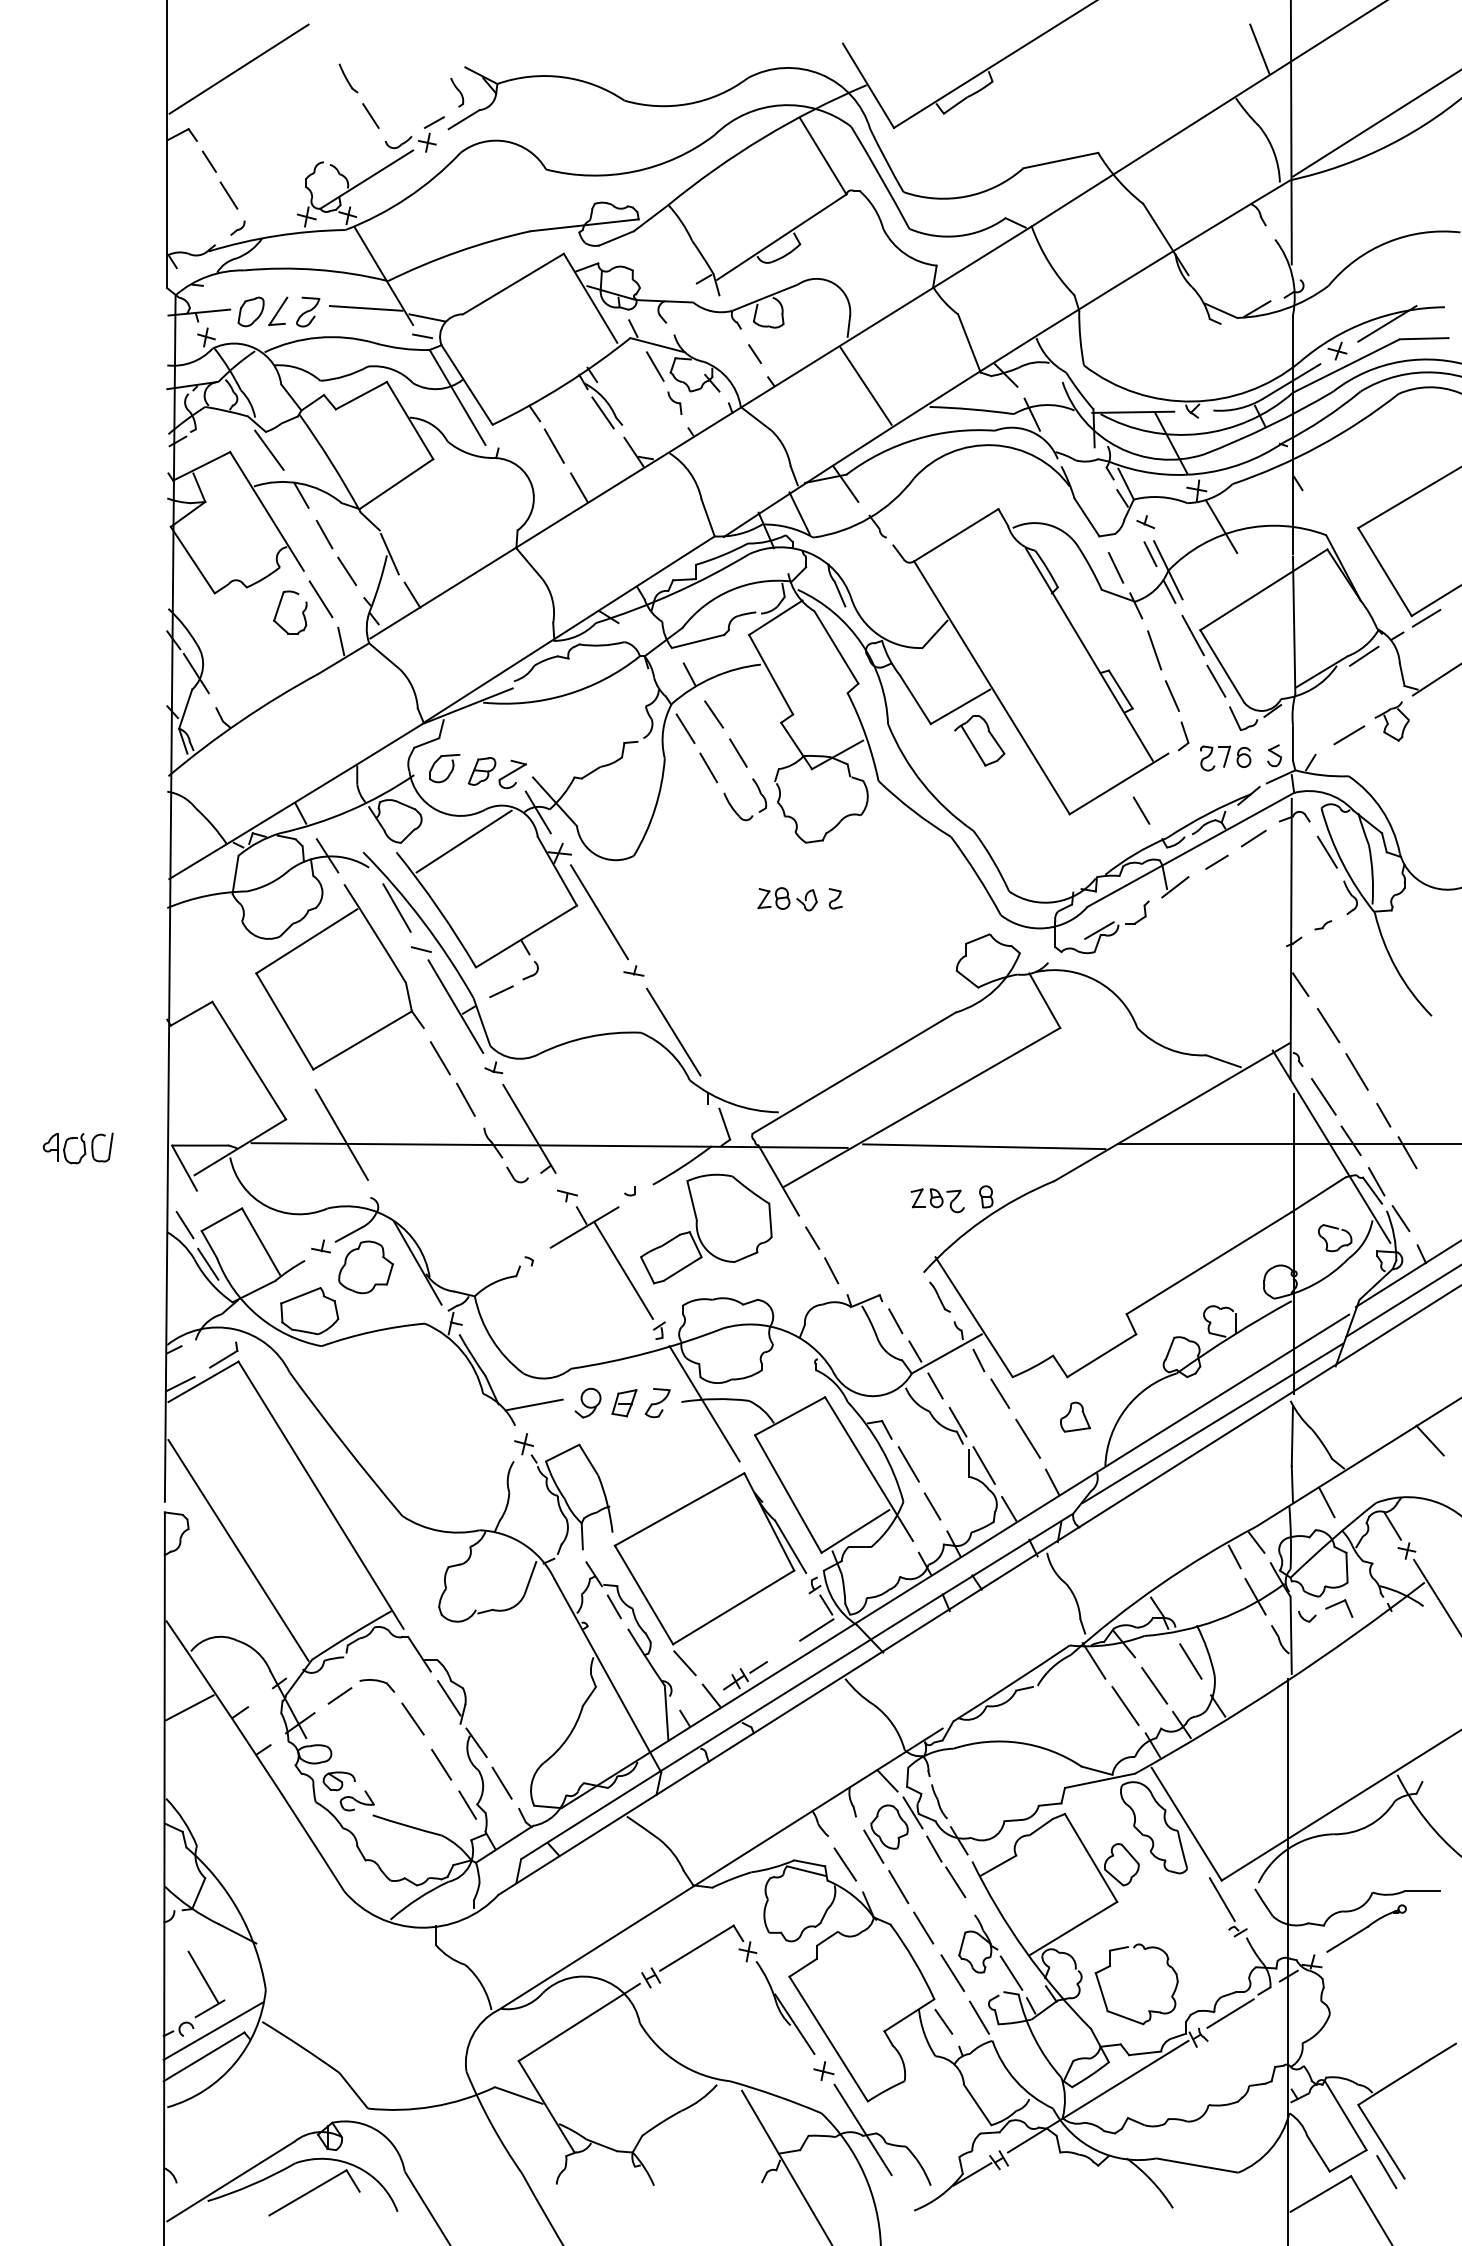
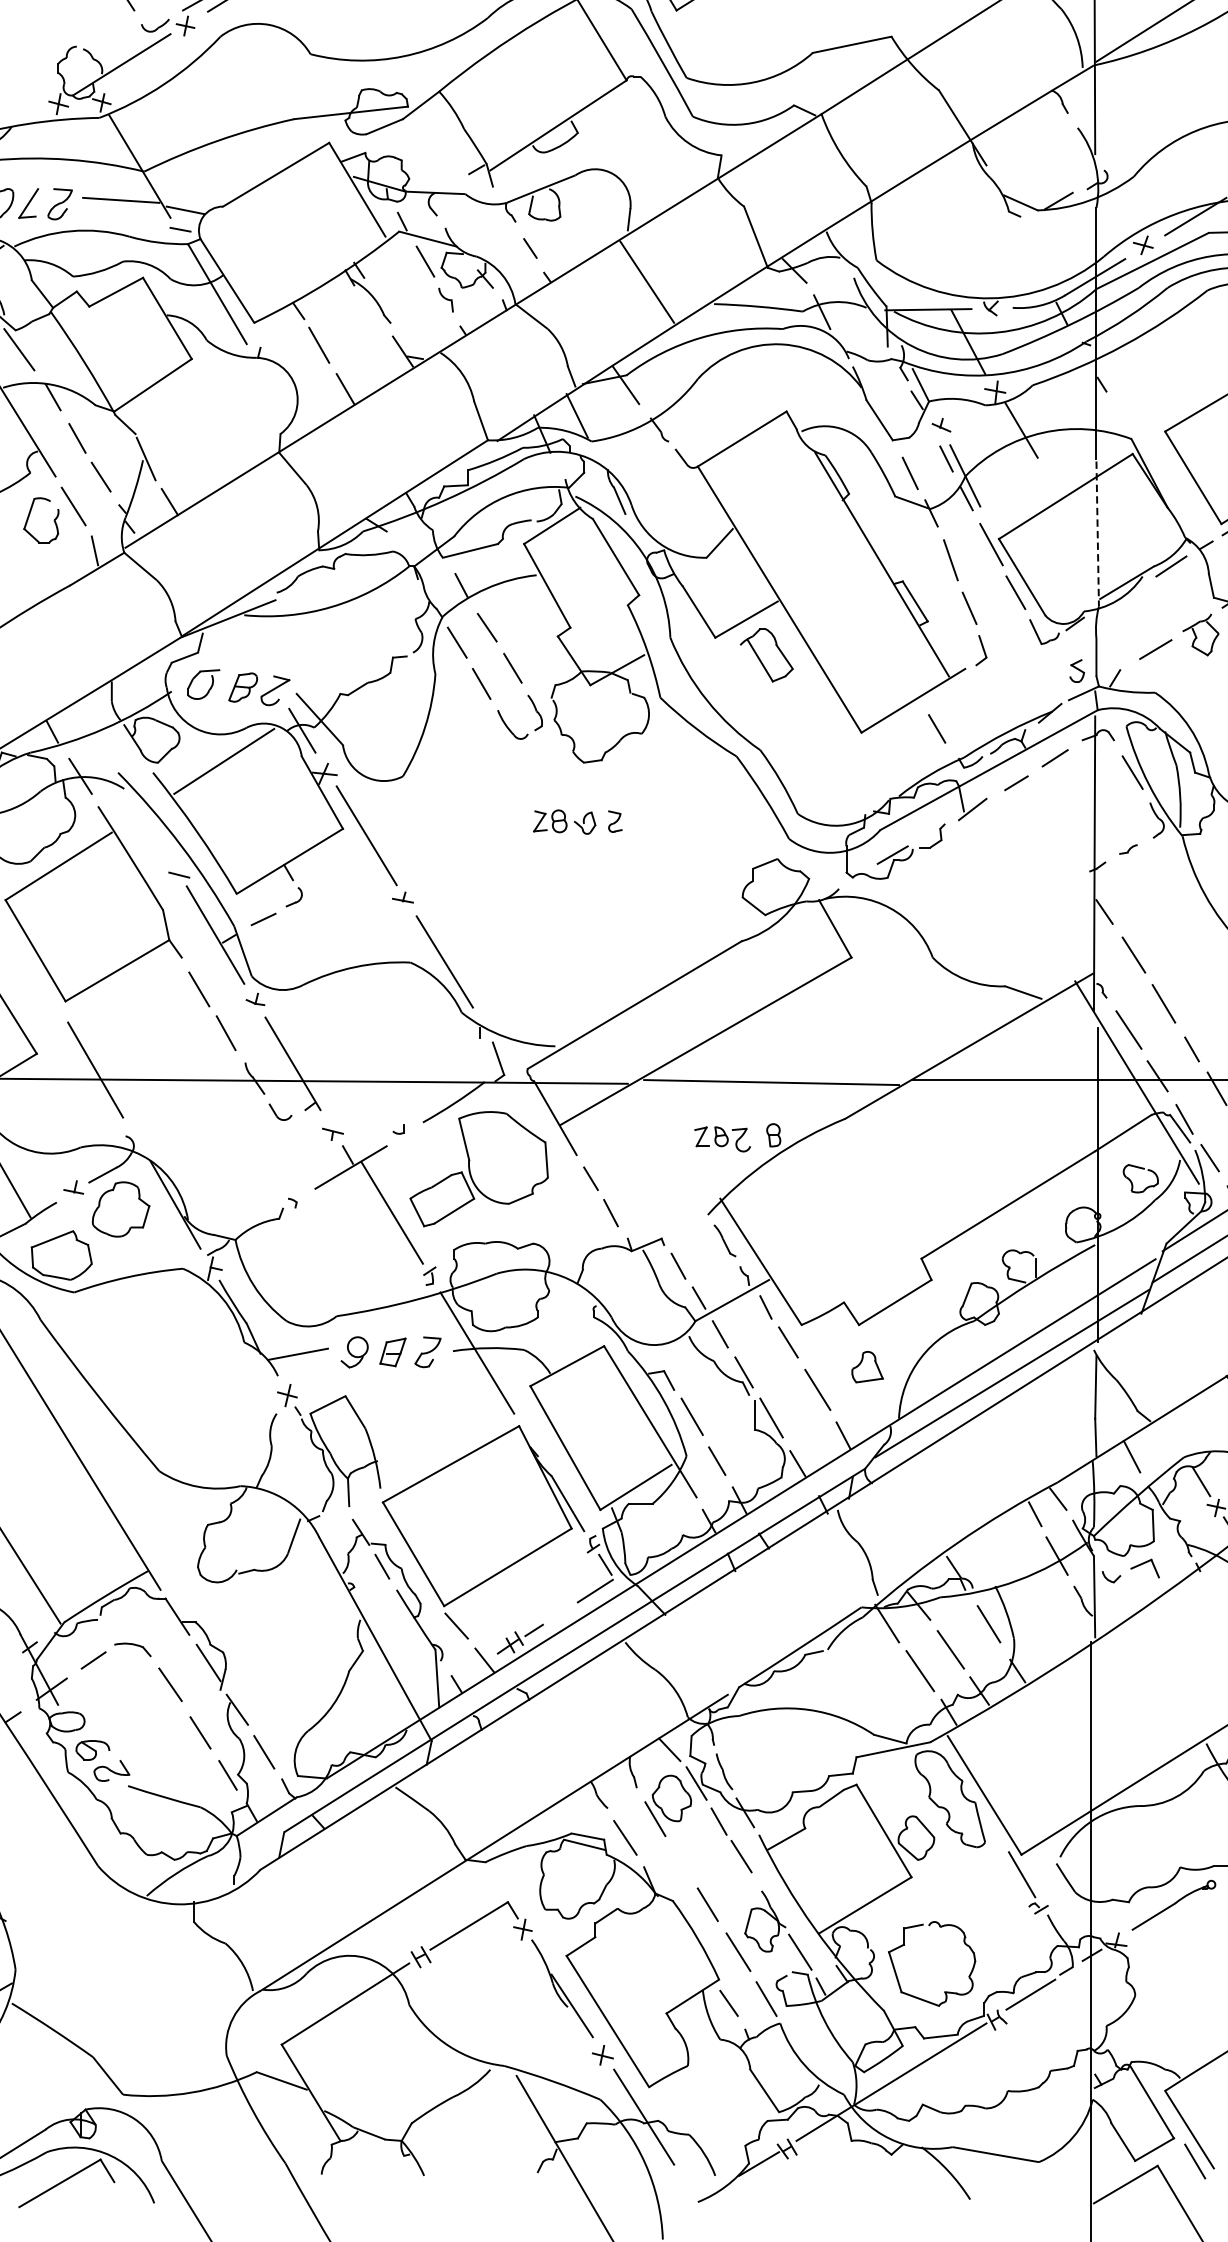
line: (602, 412) -> (369, 309), removed
line: (1294, 625) -> (1098, 534), solid -> dashed
part: (1225, 758) -> (1025, 674), removed
line: (396, 907) -> (153, 830), removed
line: (898, 1887) -> (681, 1862), removed

